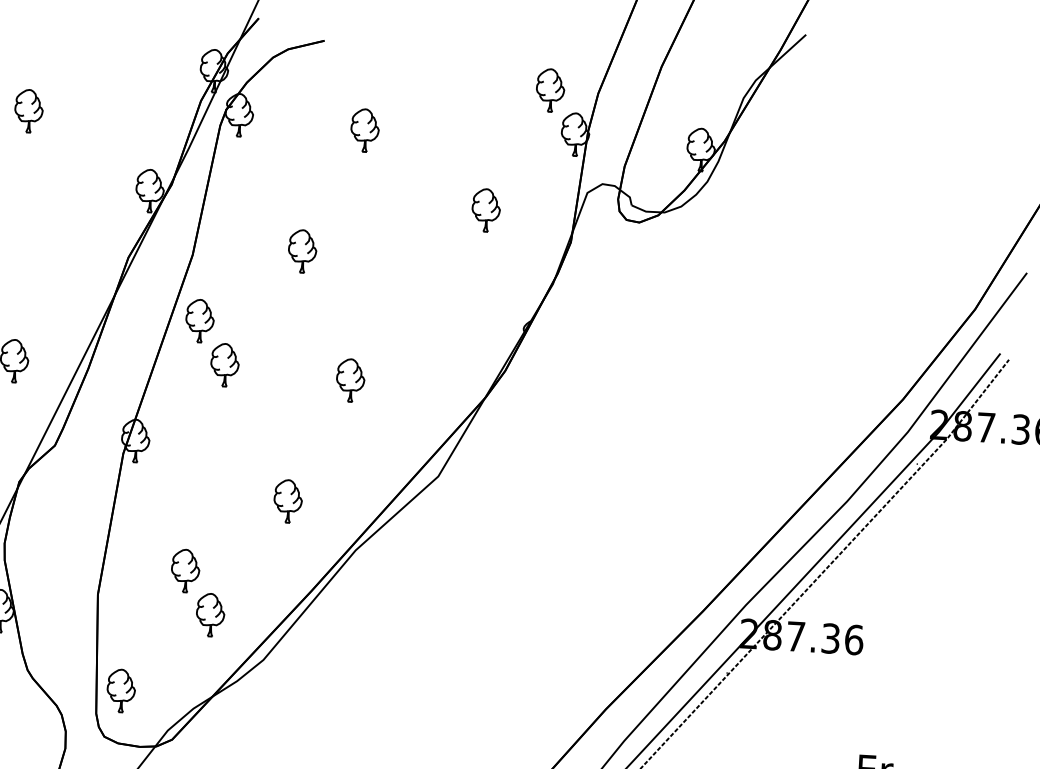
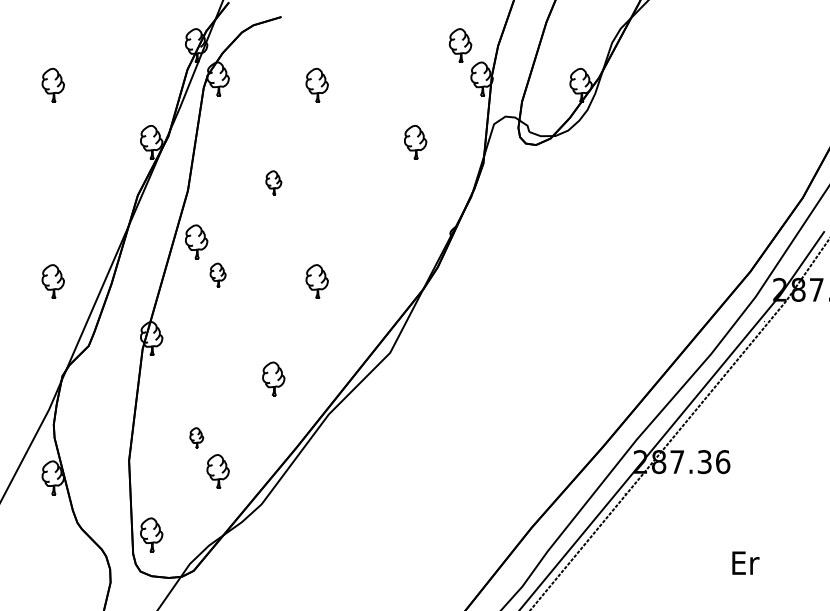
part: (302, 250) -> (273, 182), size x0.7
part: (224, 364) -> (217, 274), size x0.7
part: (185, 570) -> (196, 437), size x0.6

